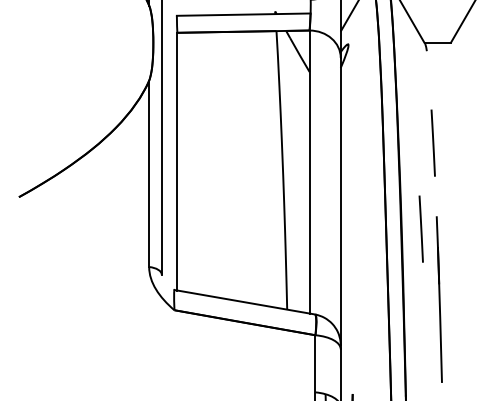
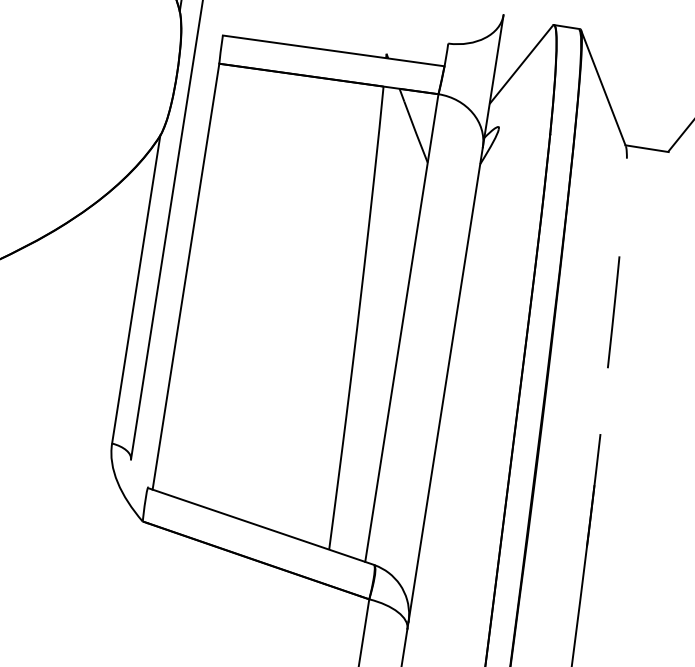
line: (420, 228) -> (570, 450), removed

